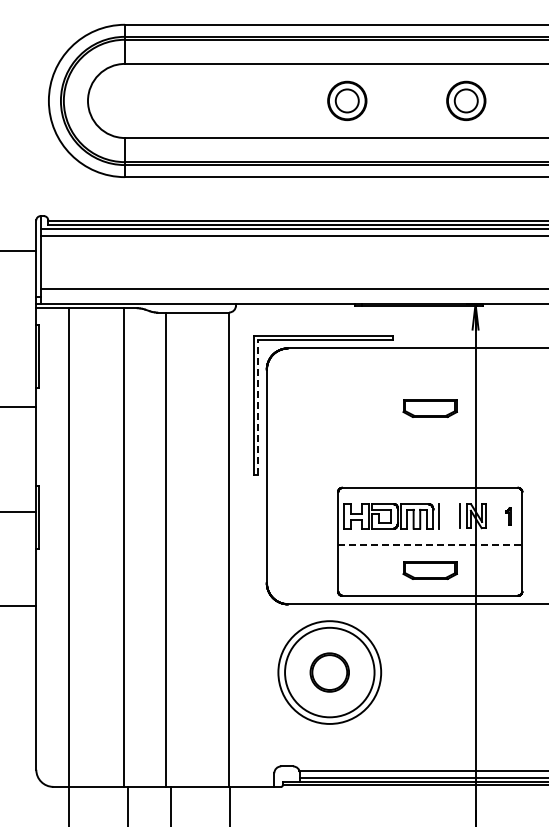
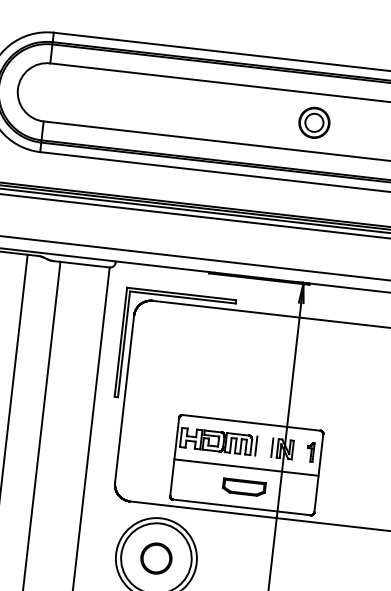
part: (347, 100) -> (221, 111), removed
line: (258, 406) -> (124, 343), dashed -> solid
part: (429, 408) -> (258, 360), removed
part: (508, 515) -> (310, 451), size x1.43
line: (430, 544) -> (246, 467), dashed -> solid

